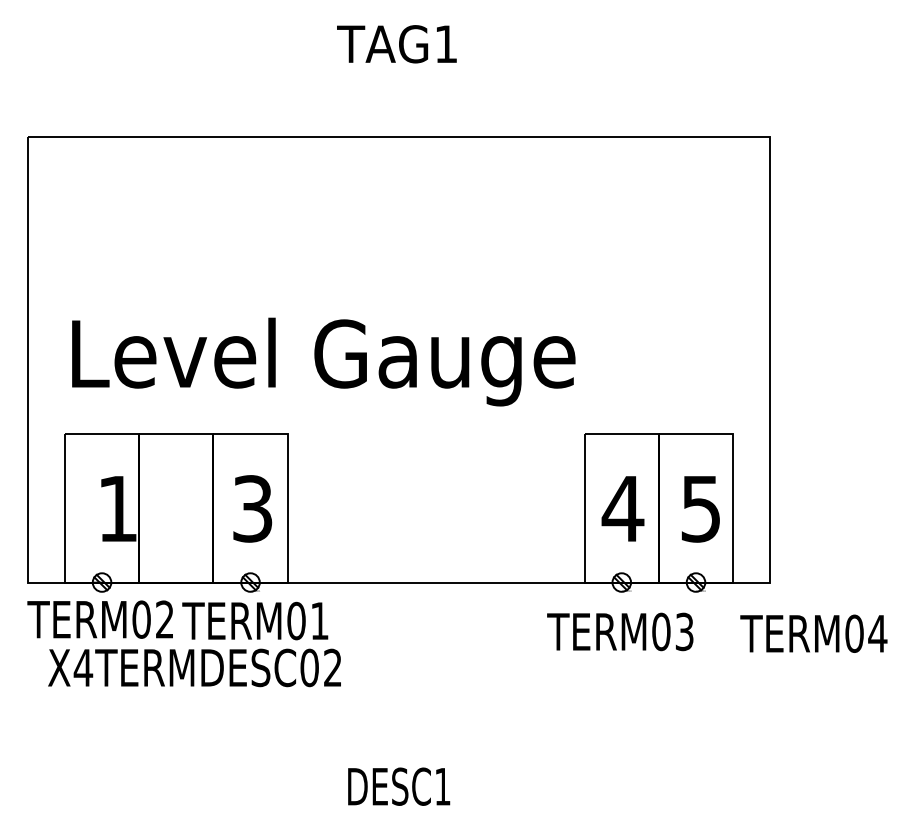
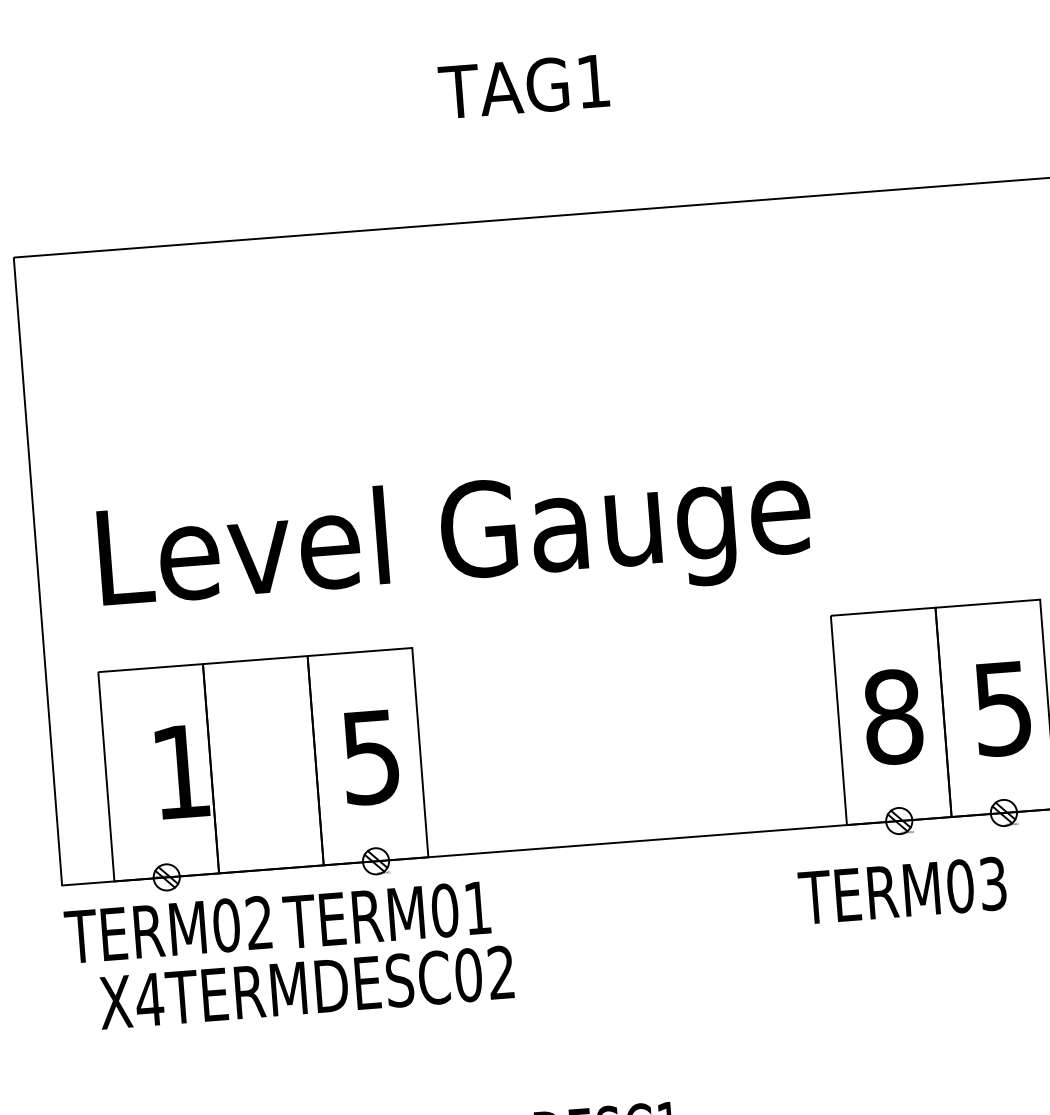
text: (253, 508) -> (372, 756), 3 -> 5
text: (622, 508) -> (892, 716), 4 -> 8

